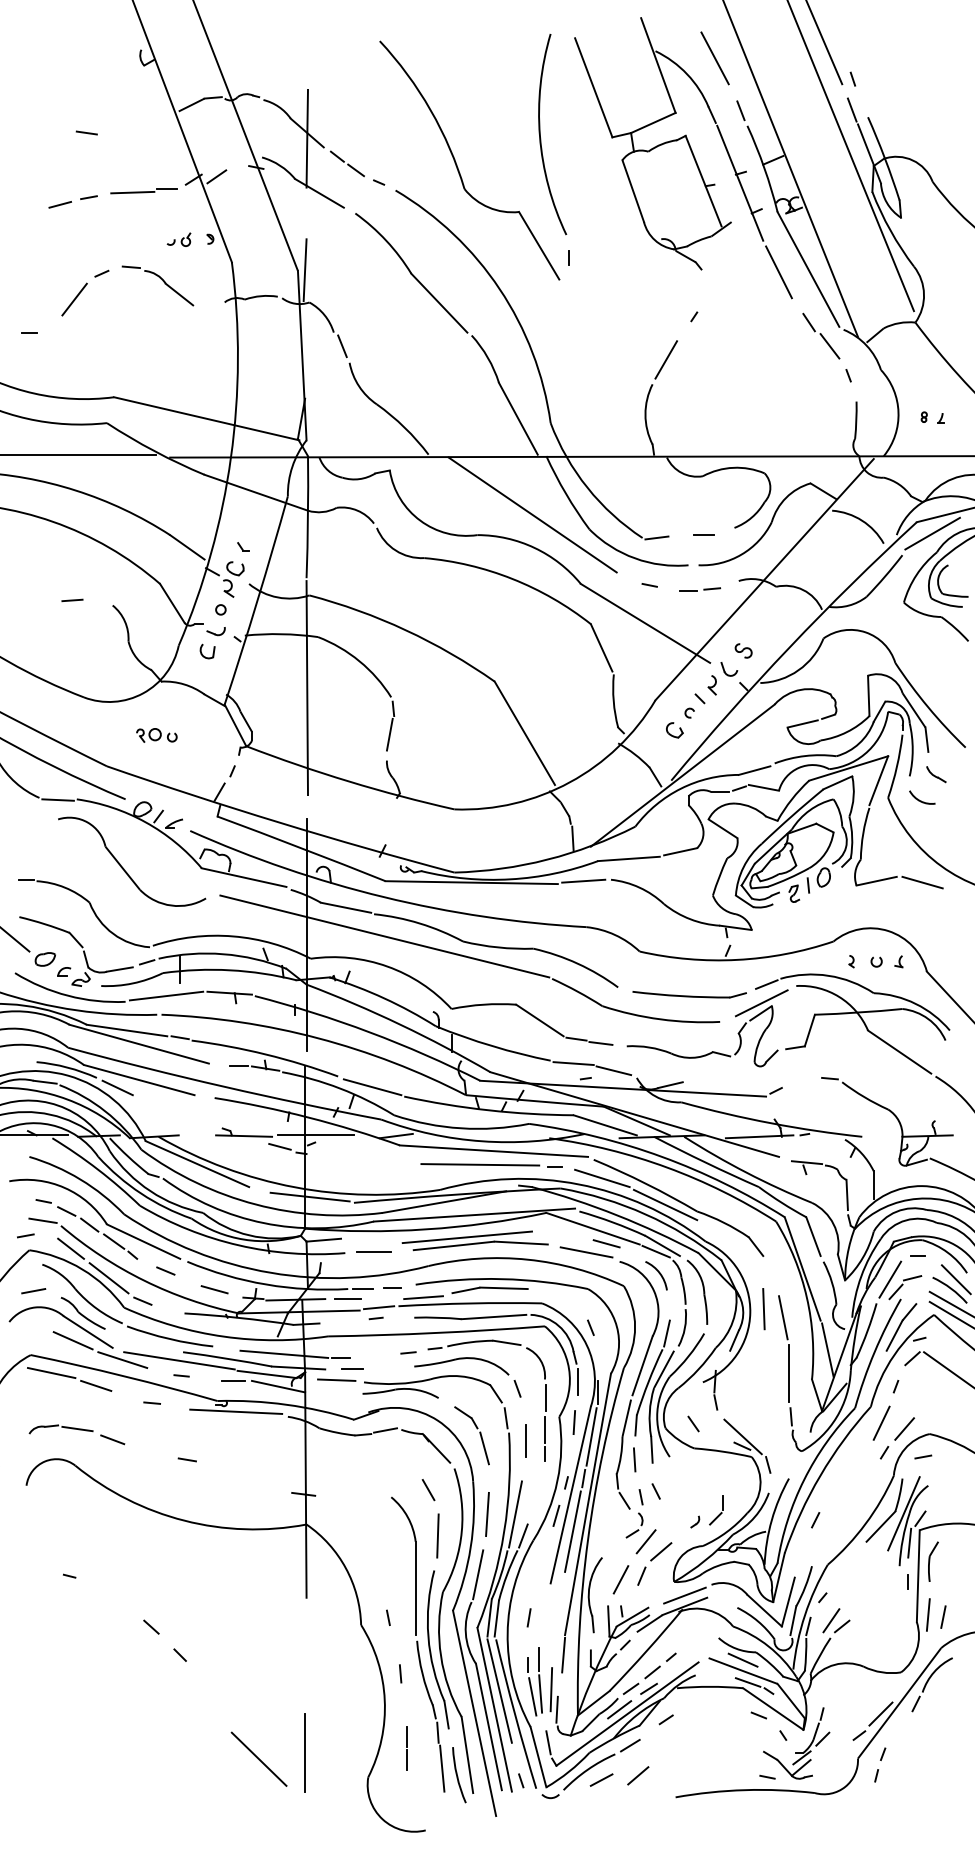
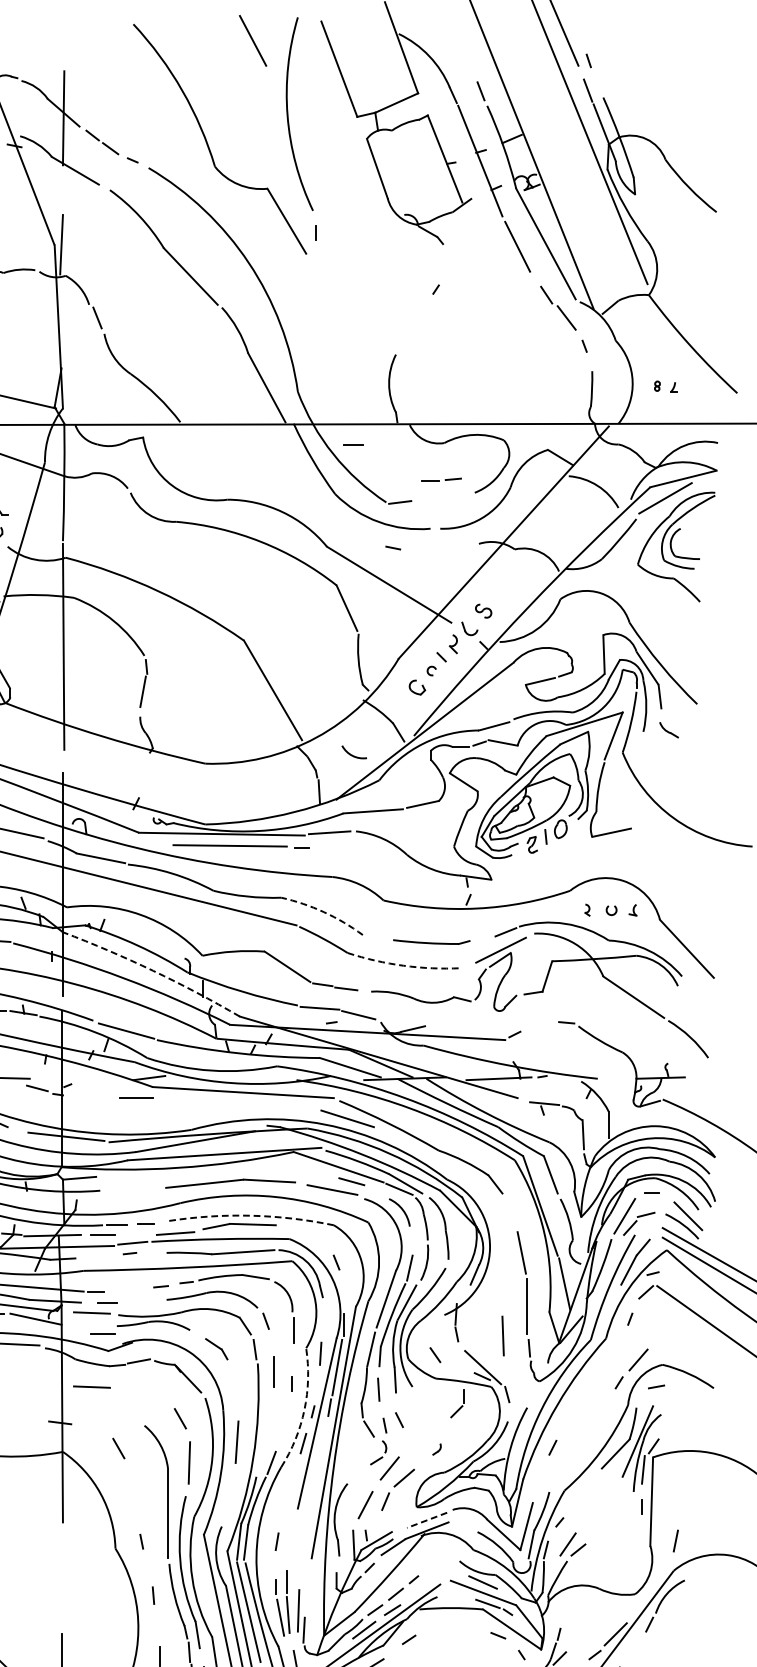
line: (714, 58) -> (252, 41), moved
line: (666, 359) -> (409, 330), removed
line: (532, 514) -> (280, 479), removed
line: (703, 534) -> (352, 444), moved
part: (700, 589) -> (442, 479), moved
arc: (921, 800) -> (353, 755), moved
line: (922, 882) -> (655, 834), removed
arc: (577, 963) -> (323, 911), solid -> dashed
part: (689, 994) -> (431, 941), size x0.7
arc: (660, 1019) -> (403, 965), solid -> dashed
arc: (400, 1024) -> (153, 970), solid -> dashed
line: (315, 1135) -> (71, 1077), removed
line: (491, 1165) -> (240, 846), moved
line: (665, 1204) -> (408, 1143), removed
line: (467, 1237) -> (217, 1175), removed
line: (373, 1251) -> (136, 1097), moved
arc: (502, 1279) -> (251, 1216), solid -> dashed
line: (763, 1309) -> (502, 1336), moved
line: (577, 1382) -> (323, 1315), removed
line: (347, 1401) -> (102, 1333), added
line: (881, 1422) -> (616, 1353), removed
line: (544, 1429) -> (291, 1360), removed
line: (484, 1448) -> (234, 1378), removed
line: (336, 1456) -> (91, 1386), added
arc: (557, 1480) -> (304, 1409), solid -> dashed
part: (716, 1510) -> (457, 1403), moved
line: (515, 1514) -> (264, 1442), removed
line: (364, 1521) -> (118, 1449), added
line: (572, 1531) -> (318, 1458), removed
part: (933, 1561) -> (666, 1487), removed
line: (478, 1574) -> (228, 1500), removed
line: (684, 1595) -> (426, 1520), solid -> dashed
line: (927, 1614) -> (660, 1538), removed
line: (563, 1654) -> (310, 1577), removed

